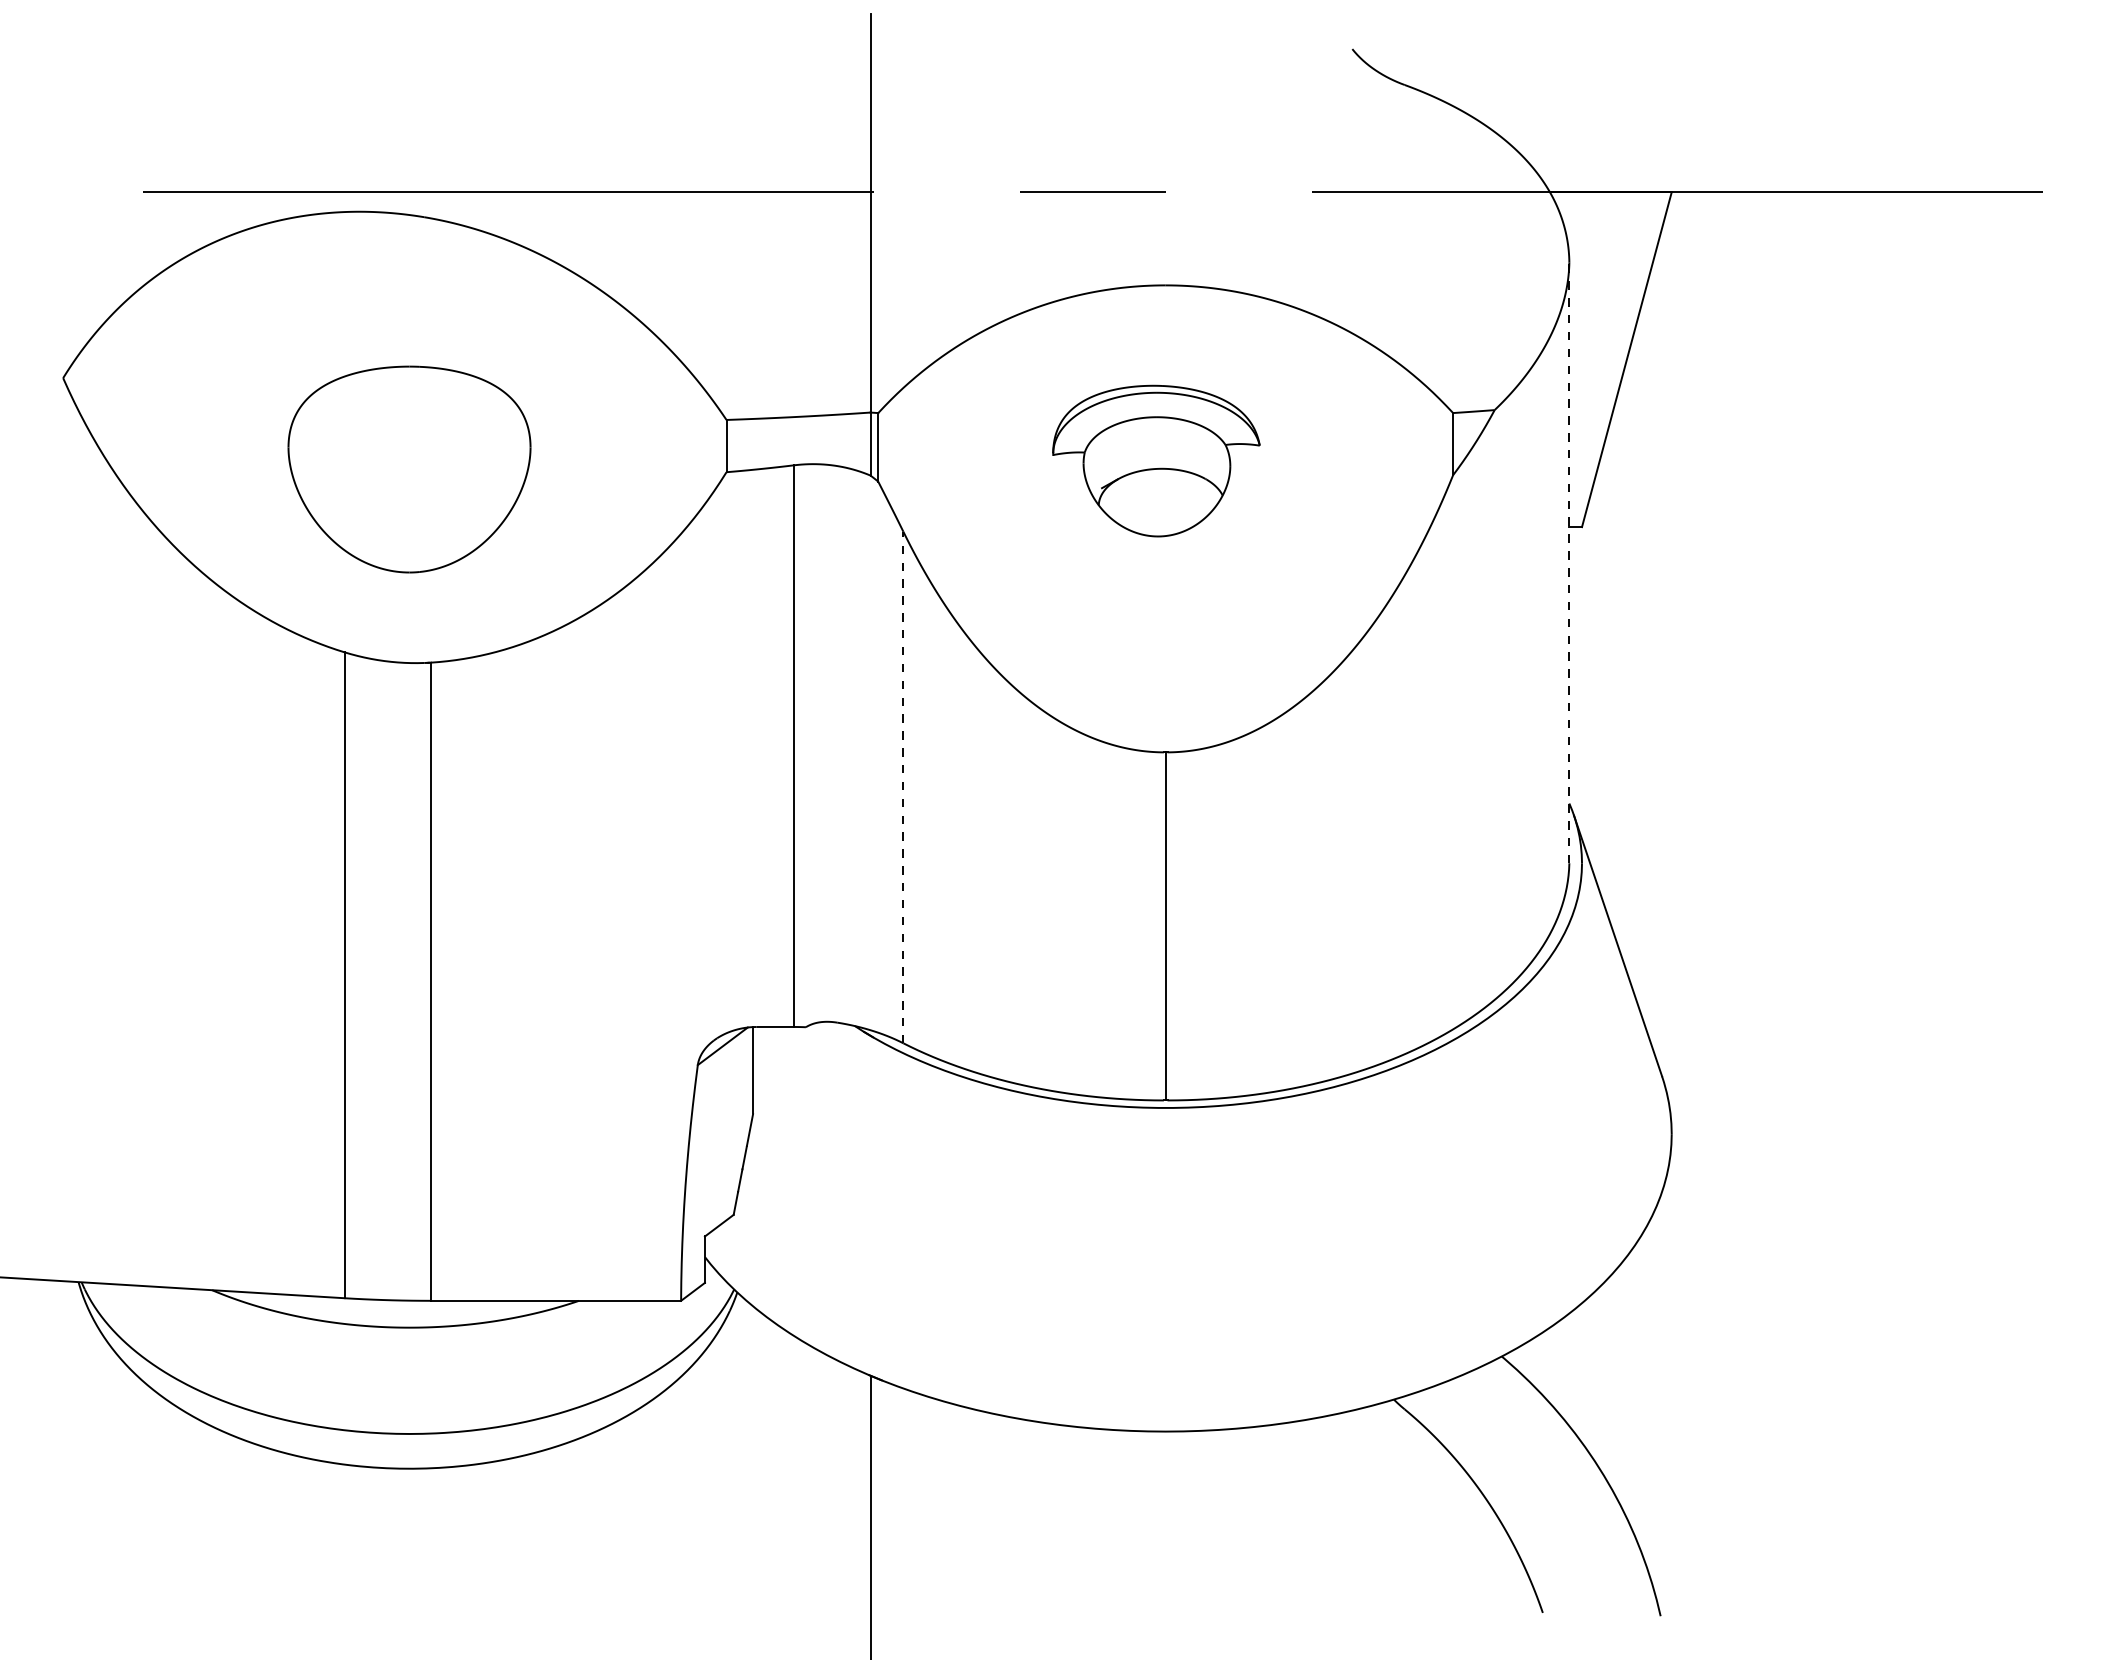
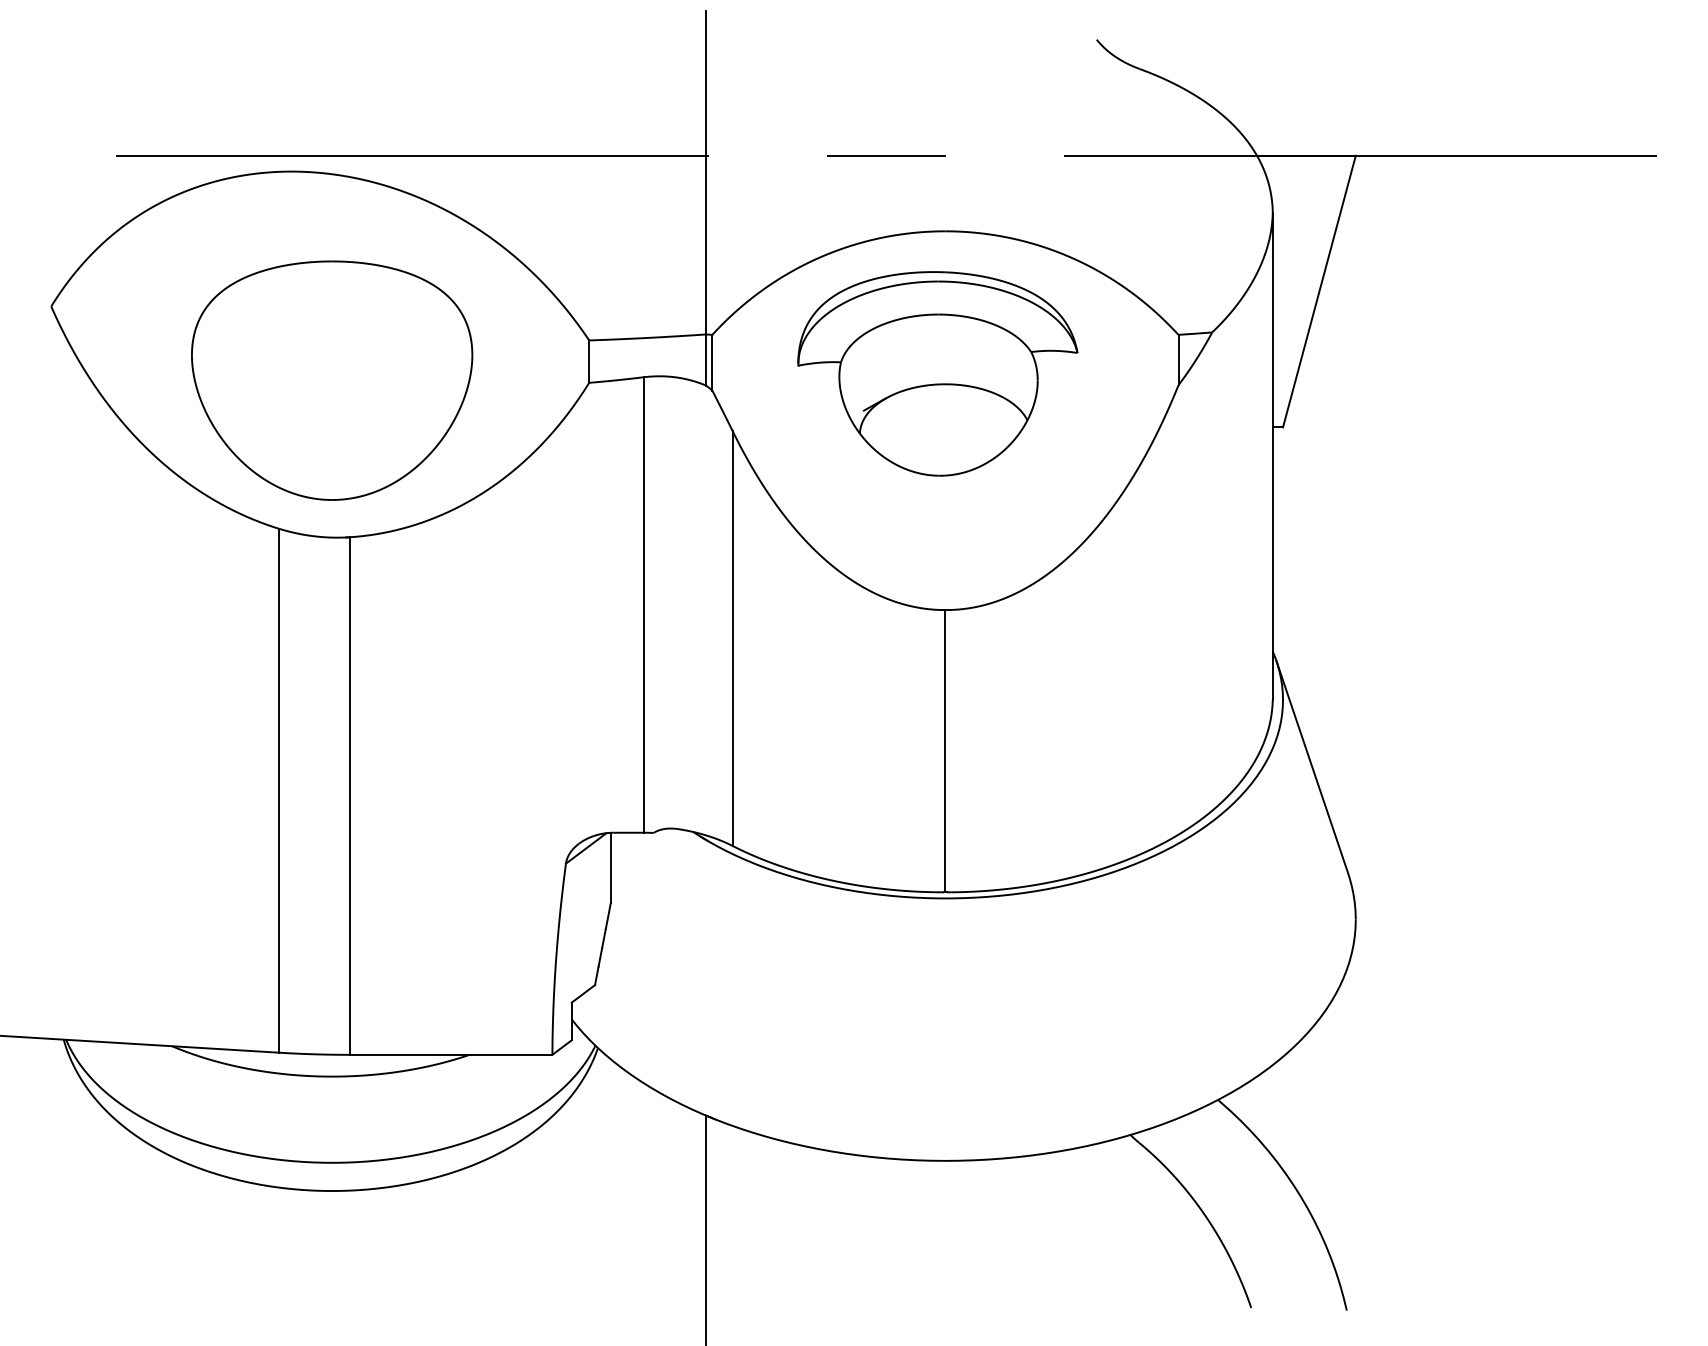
part: (1156, 460) -> (937, 373), size x1.67
part: (409, 469) -> (332, 380), size x1.43
line: (1569, 562) -> (1272, 456), dashed -> solid
line: (903, 787) -> (732, 638), dashed -> solid

